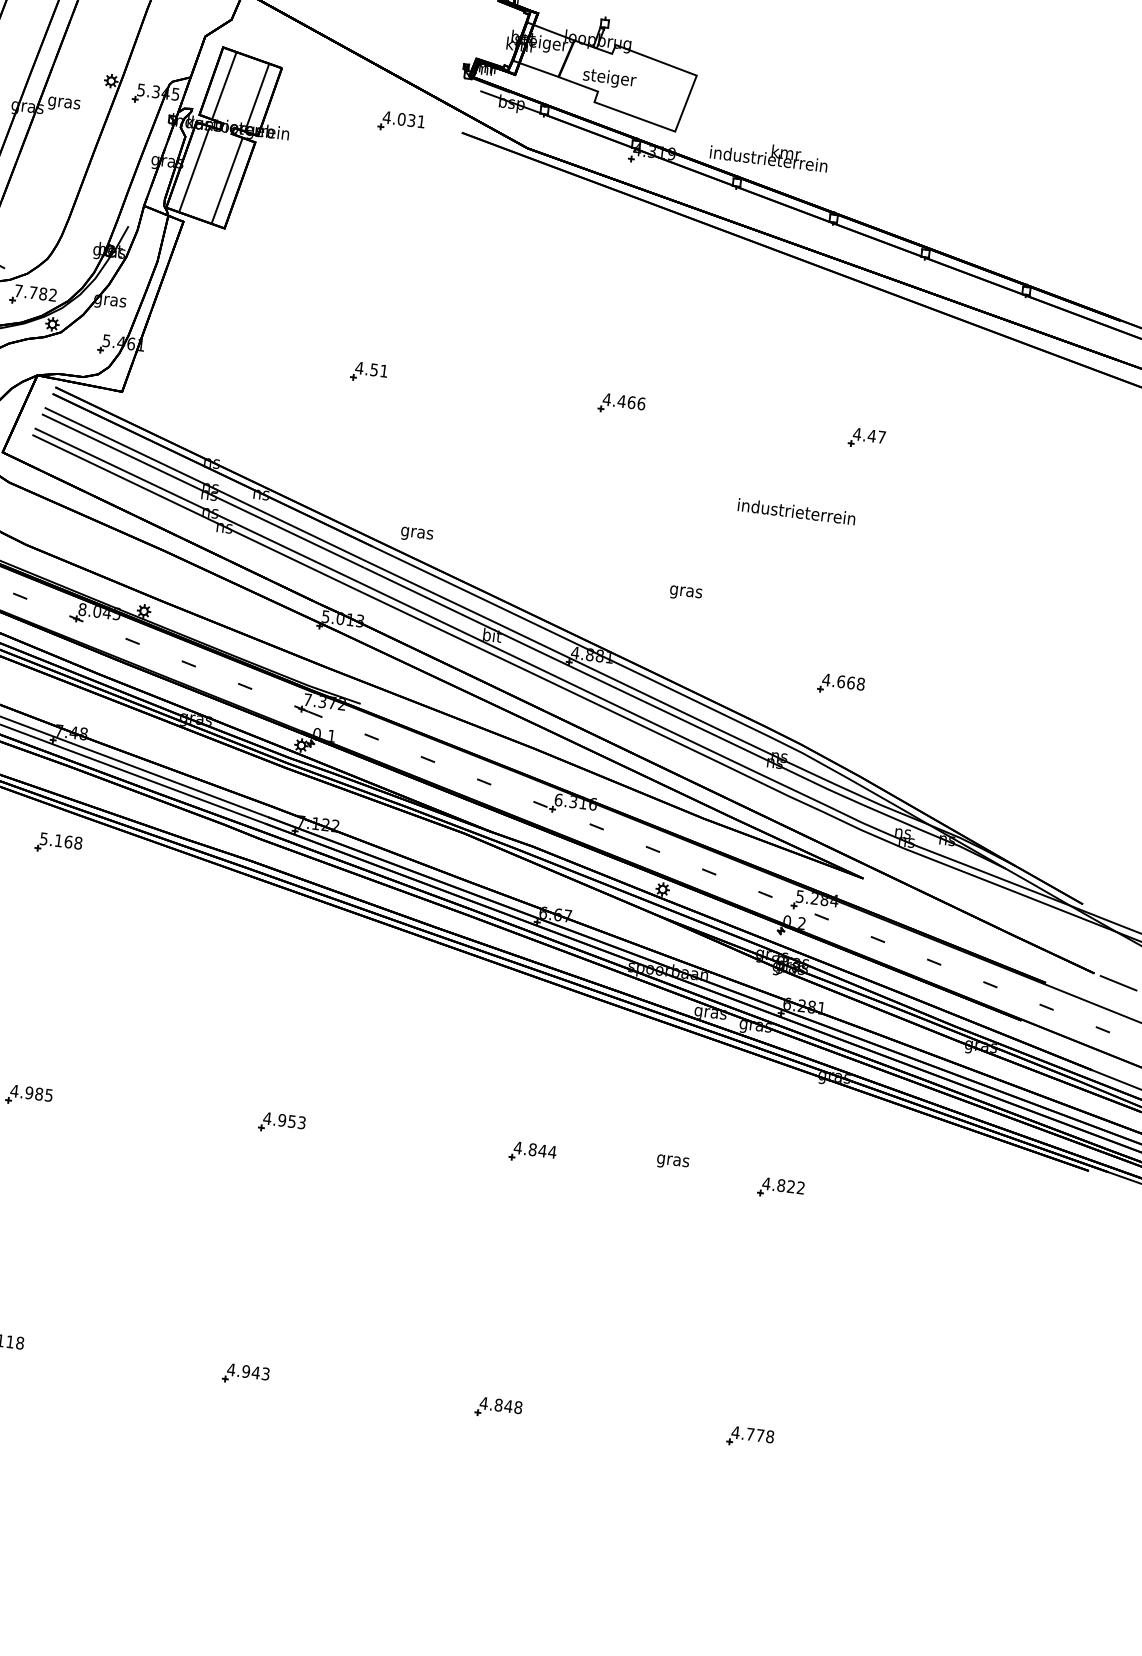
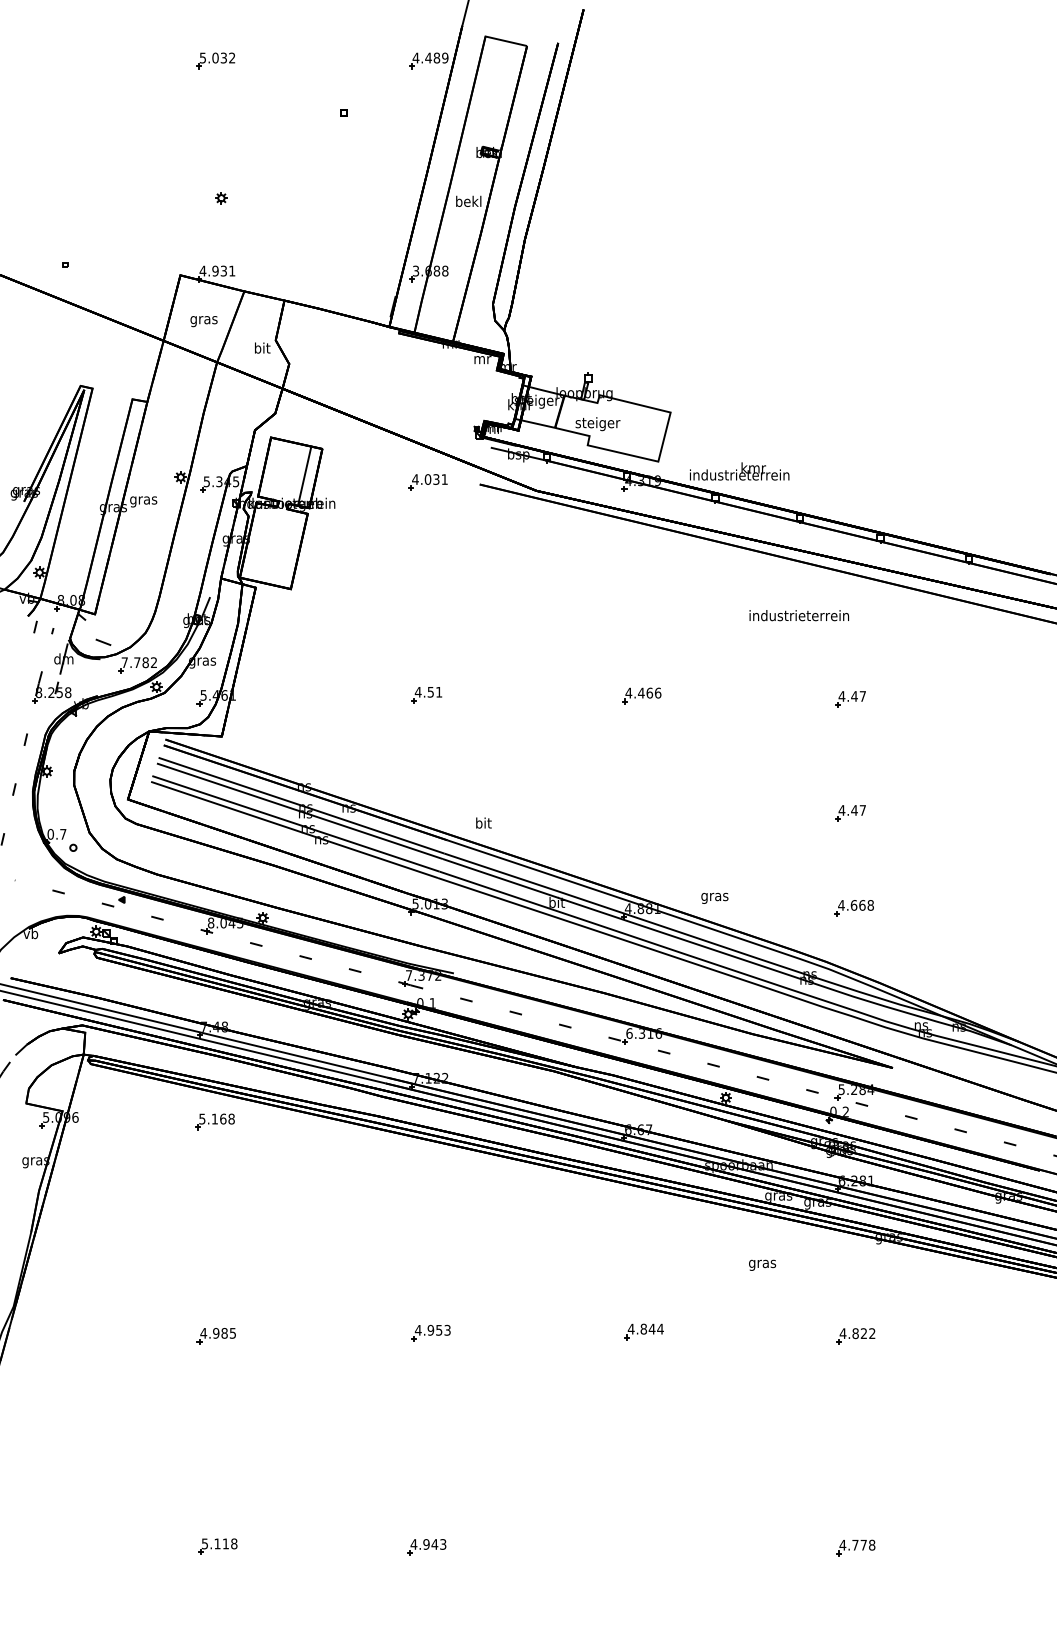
line: (223, 85) -> (275, 469), removed
line: (194, 169) -> (259, 542), removed
line: (226, 180) -> (287, 548), removed
text: (795, 511) -> (798, 615), moved
text: (417, 533) -> (483, 824), gras -> bit
part: (850, 573) -> (850, 813), added
text: (685, 593) -> (714, 898), moved
text: (673, 1161) -> (762, 1264), moved
part: (498, 1408) -> (641, 1549), removed

